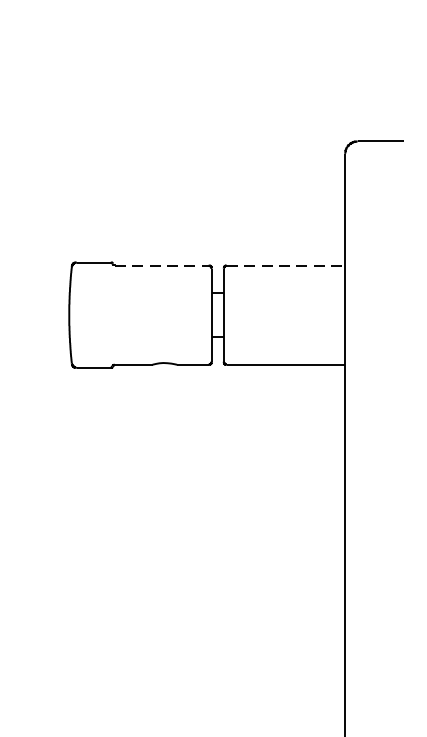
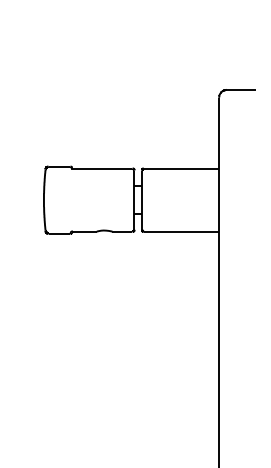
line: (161, 265) -> (102, 168), dashed -> solid
line: (285, 265) -> (181, 168), dashed -> solid

